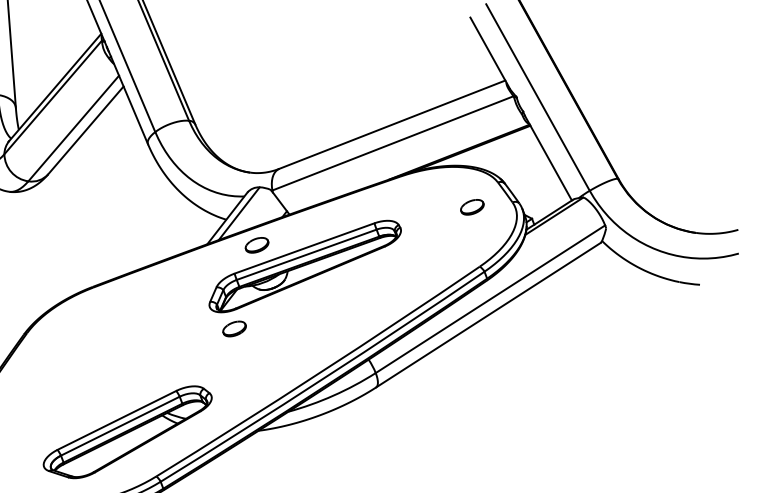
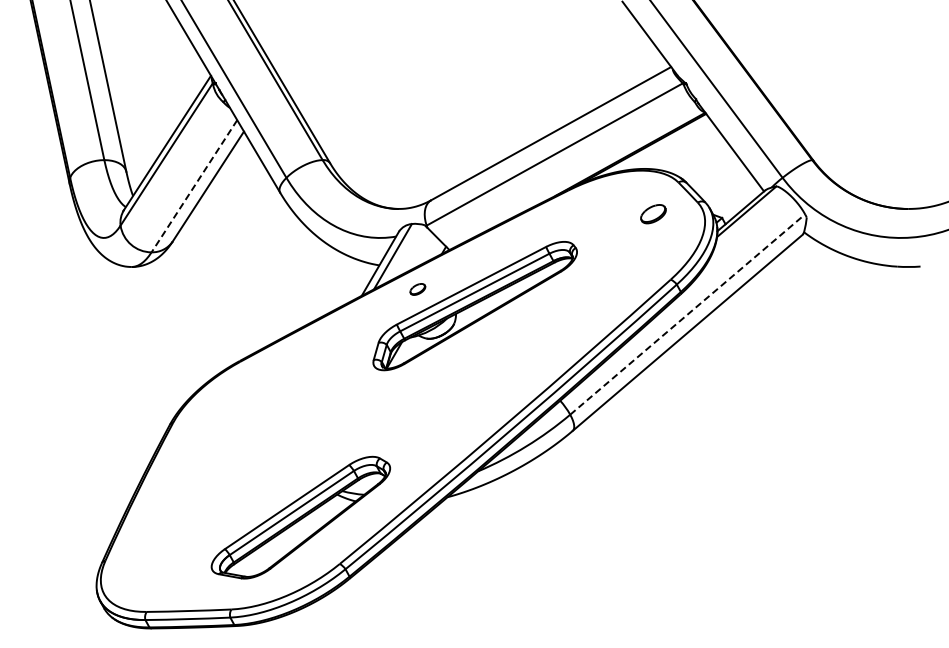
line: (73, 128) -> (194, 186), solid -> dashed
part: (256, 245) -> (417, 289), size x0.6
line: (491, 299) -> (688, 314), solid -> dashed
part: (234, 328) -> (405, 386), removed

